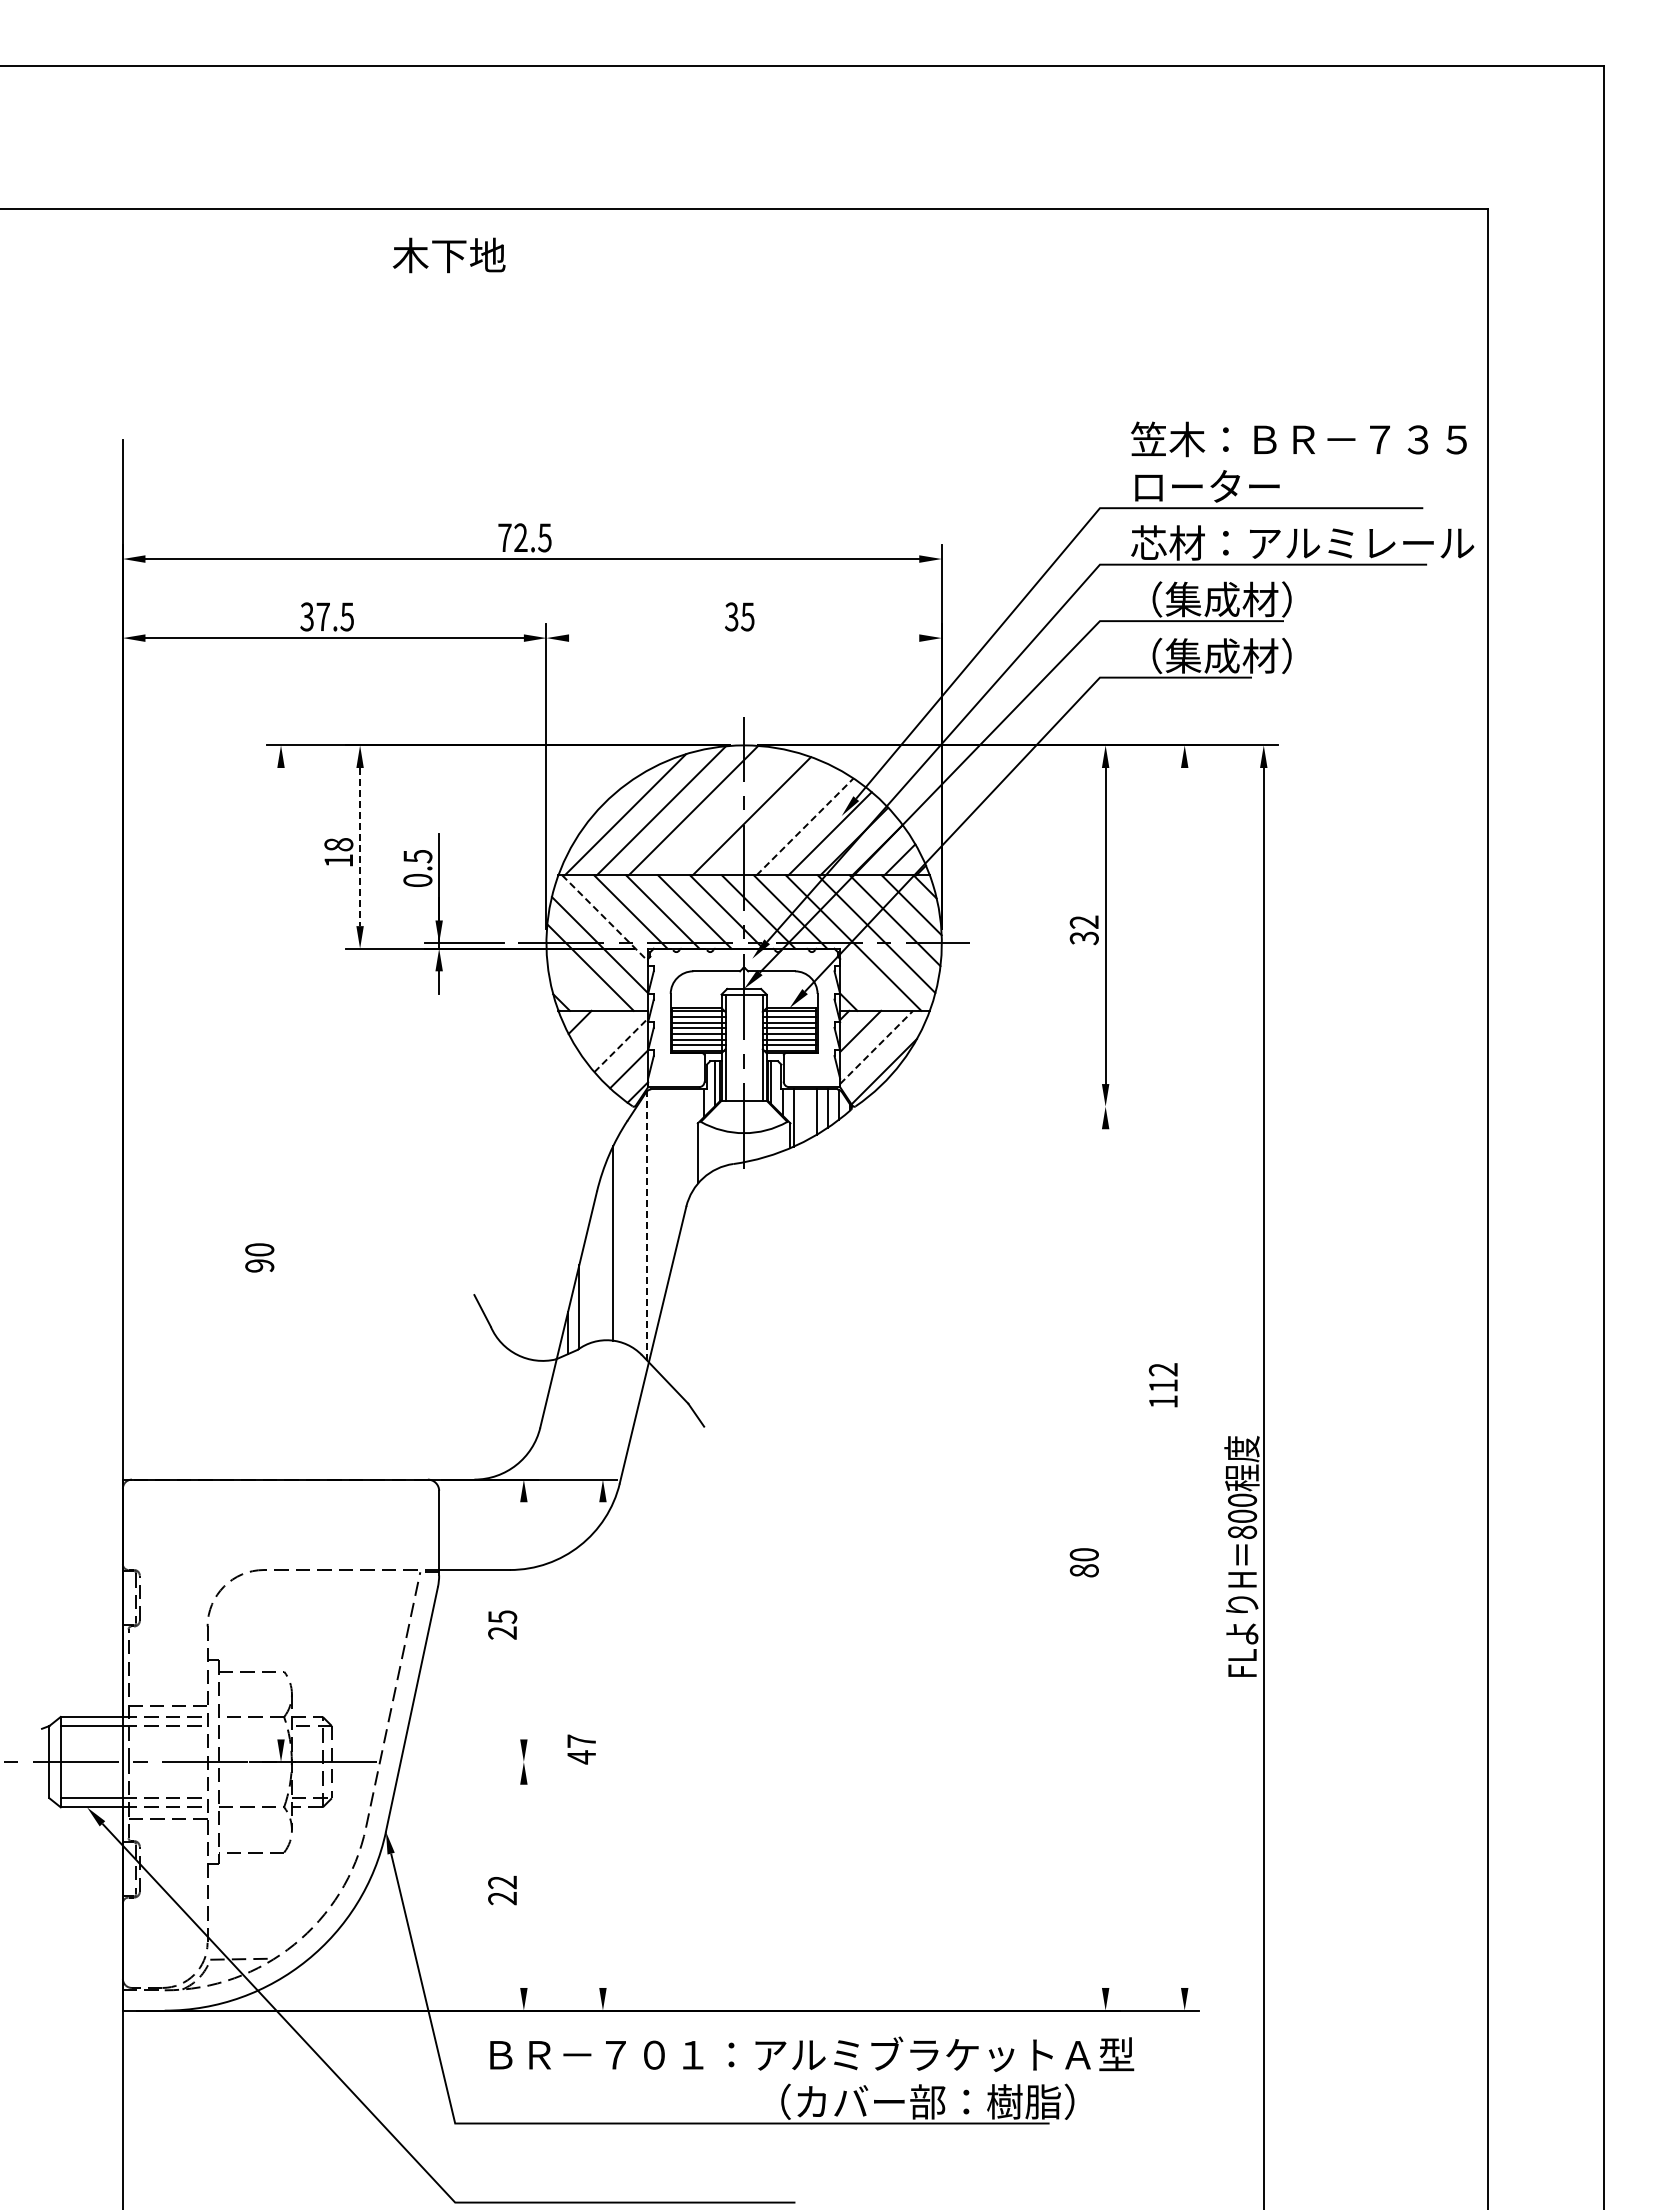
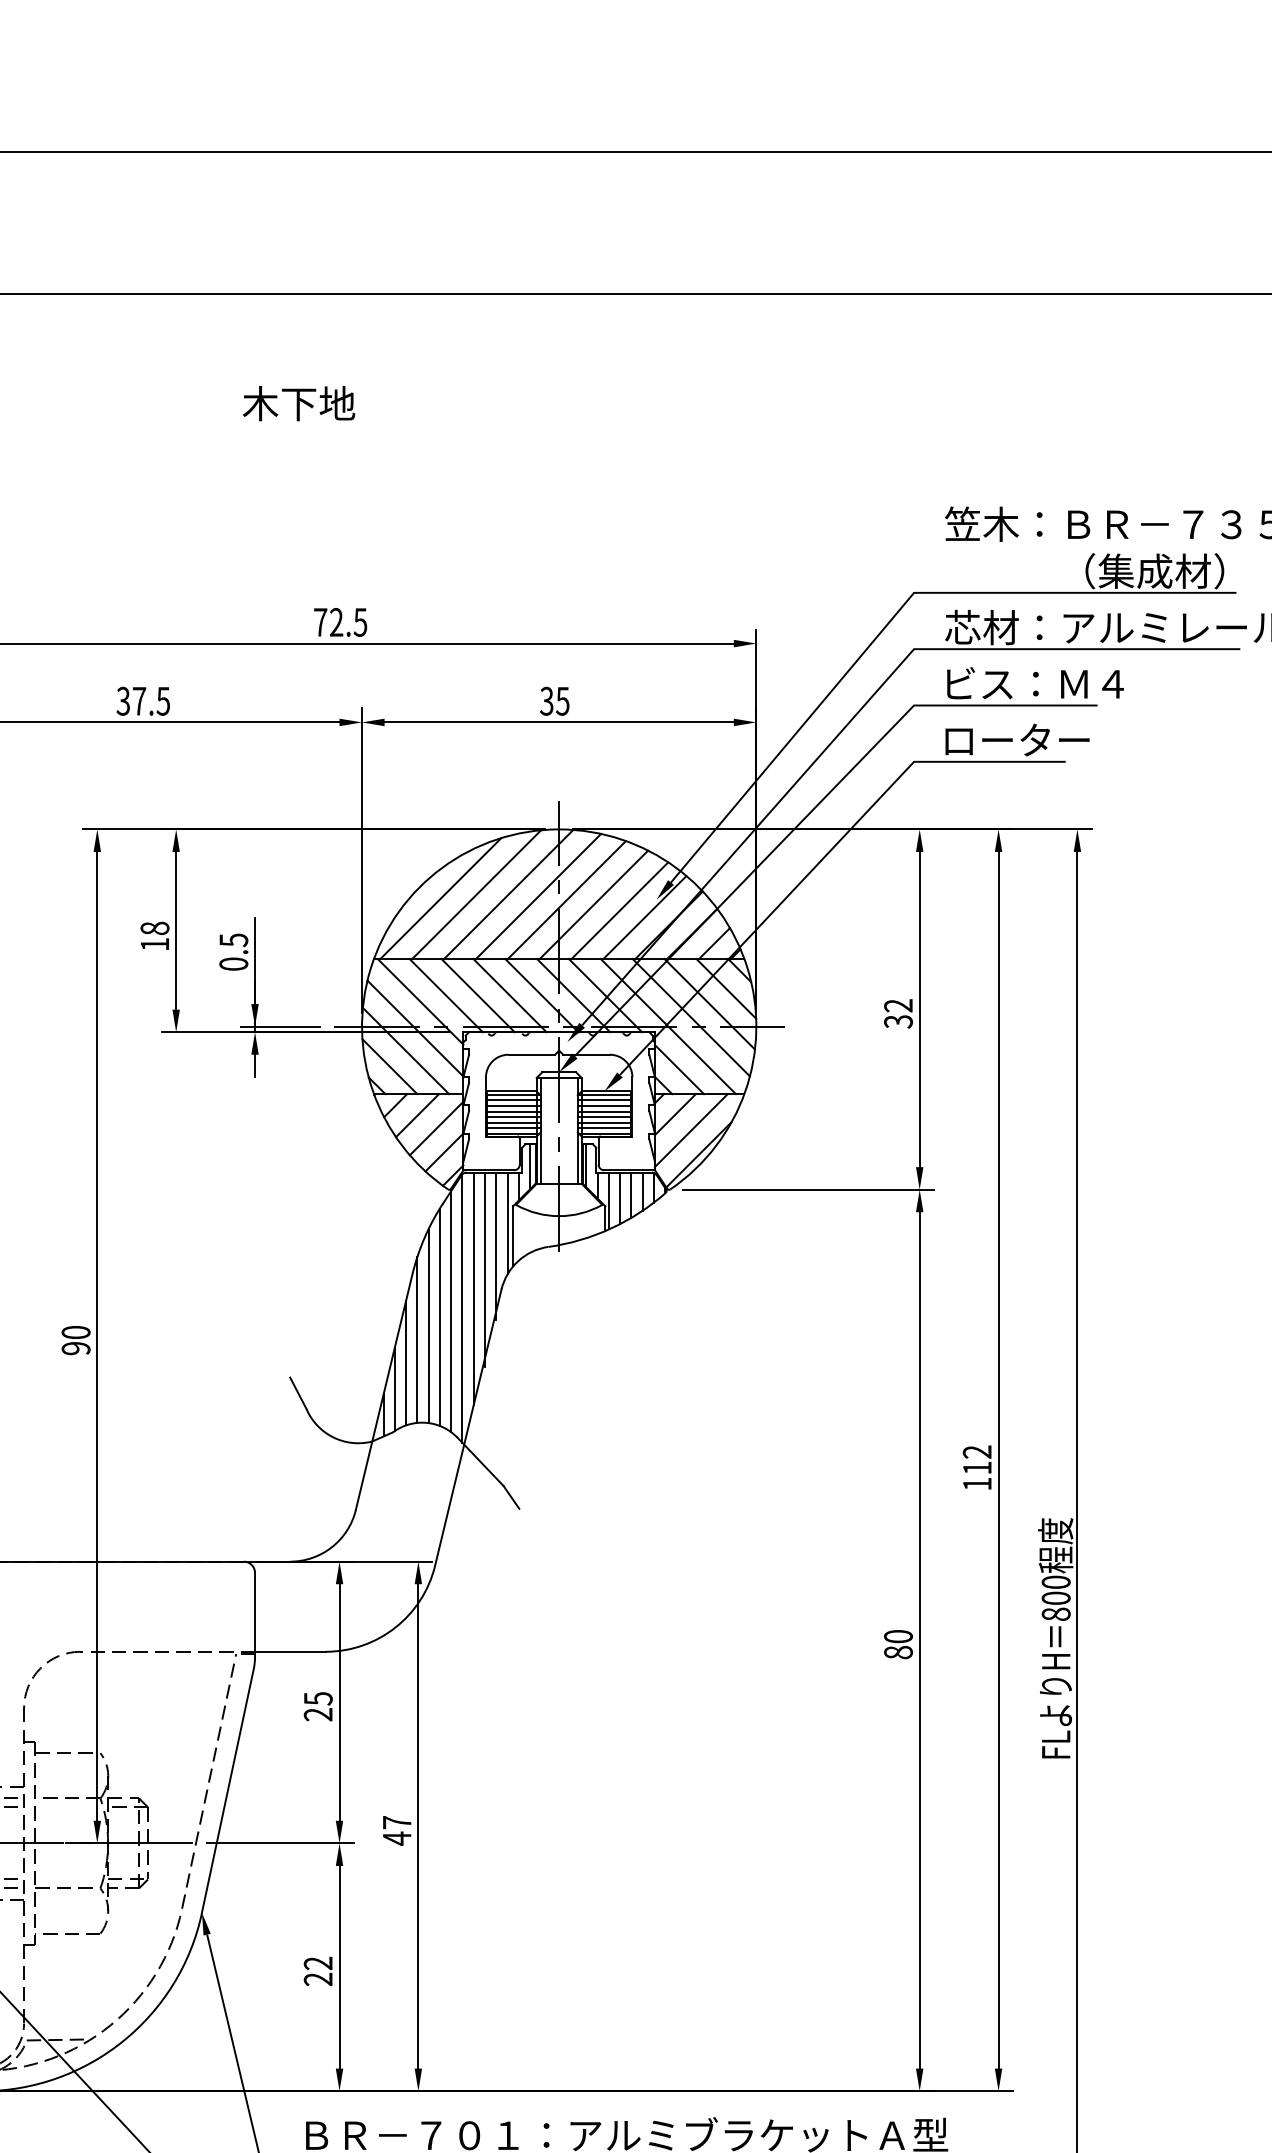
text: (448, 255) -> (298, 403), moved
text: (1272, 486) -> (1086, 571), ローター -> （集成材）
text: (1221, 599) -> (1035, 683), （集成材） -> ビス：Ｍ４
line: (744, 638) -> (559, 722), added
text: (1211, 655) -> (1025, 739), （集成材） -> ローター
line: (723, 812) -> (538, 896), added
line: (778, 820) -> (593, 904), added
line: (805, 826) -> (620, 910), dashed -> solid
line: (360, 847) -> (176, 931), dashed -> solid
line: (605, 918) -> (420, 1002), dashed -> solid
line: (573, 982) -> (389, 1065), added
line: (864, 985) -> (679, 1068), added
line: (601, 1032) -> (416, 1115), added
line: (621, 1044) -> (436, 1127), dashed -> solid
line: (876, 1047) -> (691, 1130), dashed -> solid
line: (993, 1106) -> (807, 1189), added
line: (805, 1115) -> (620, 1198), added
line: (692, 1140) -> (507, 1223), added
line: (681, 1163) -> (496, 1246), added
line: (669, 1186) -> (484, 1269), added
line: (658, 1205) -> (473, 1288), added
line: (647, 1225) -> (462, 1308), dashed -> solid
line: (635, 1228) -> (450, 1311), added
line: (624, 1234) -> (439, 1317), added
line: (281, 1253) -> (97, 1336), added
line: (601, 1256) -> (416, 1339), added
line: (590, 1279) -> (405, 1362), added
line: (1184, 1377) -> (998, 1459), added
line: (1105, 1558) -> (919, 1640), added
line: (523, 1620) -> (339, 1702), added
line: (602, 1744) -> (417, 1825), added
line: (464, 1762) -> (280, 1843), added
line: (523, 1885) -> (339, 1966), added

